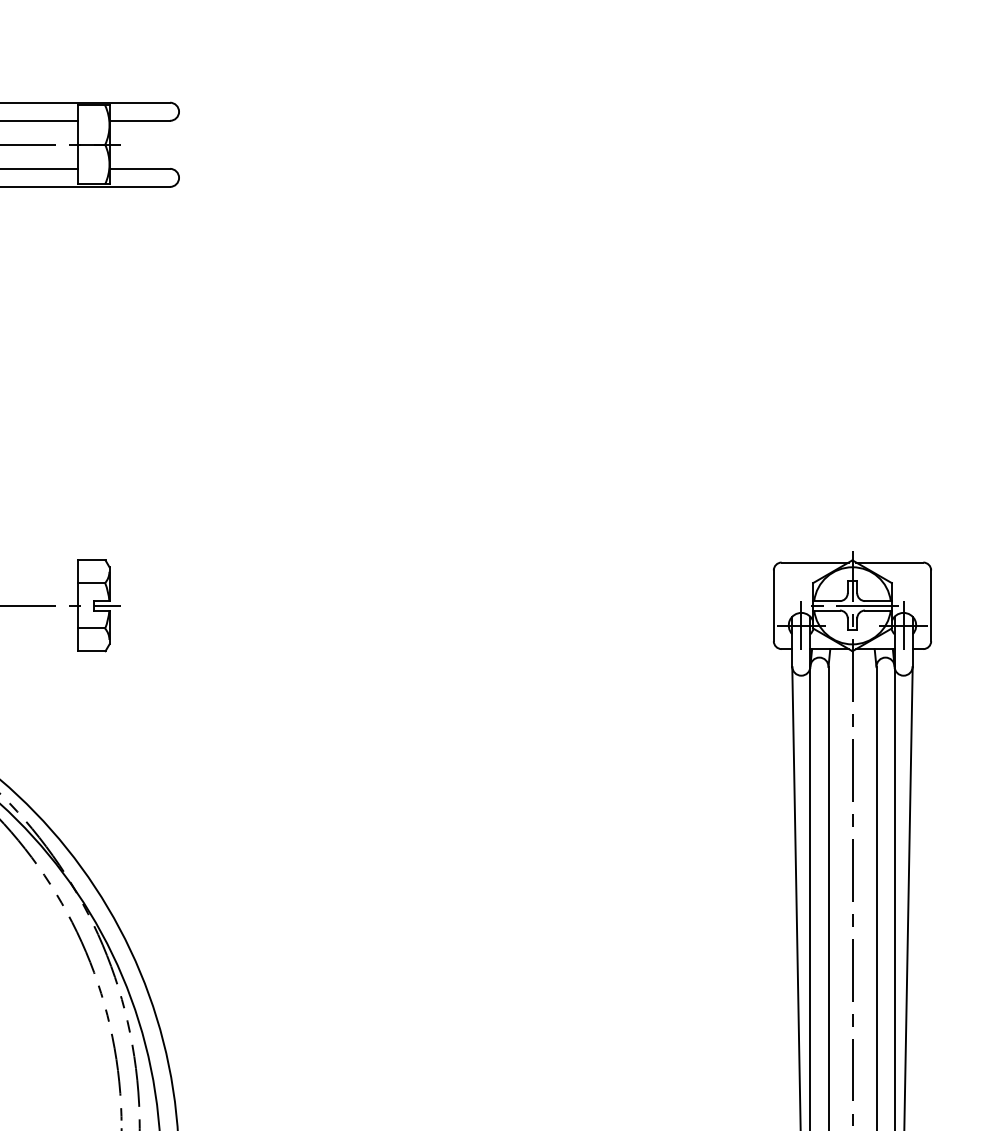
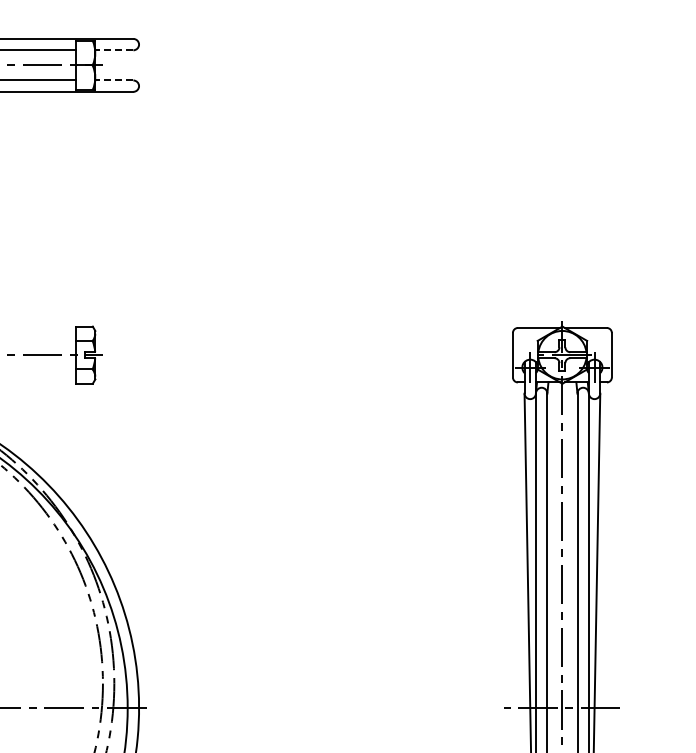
line: (138, 121) -> (113, 50), solid -> dashed
line: (138, 168) -> (113, 80), solid -> dashed

